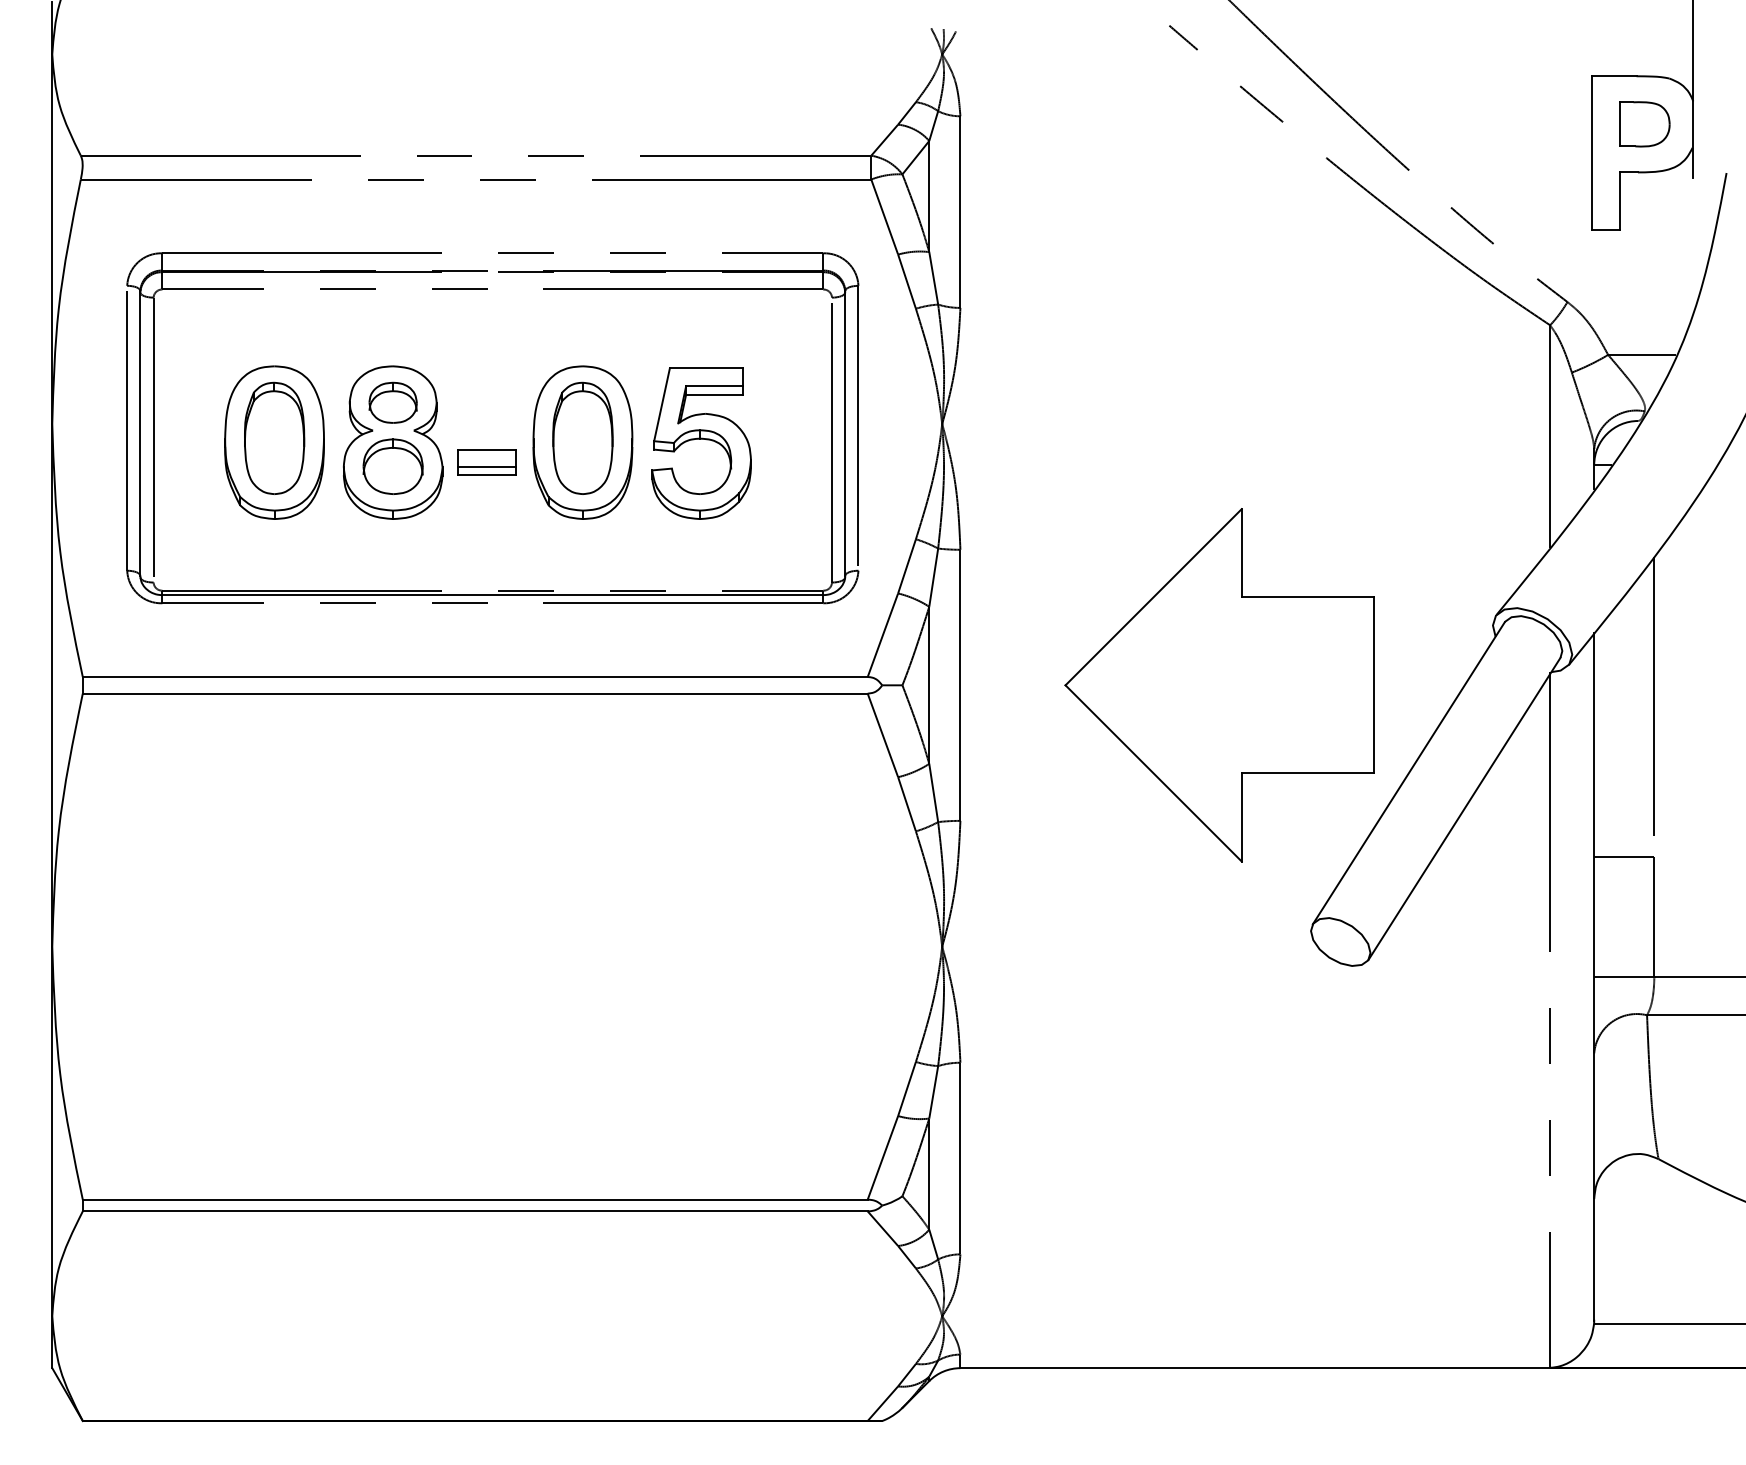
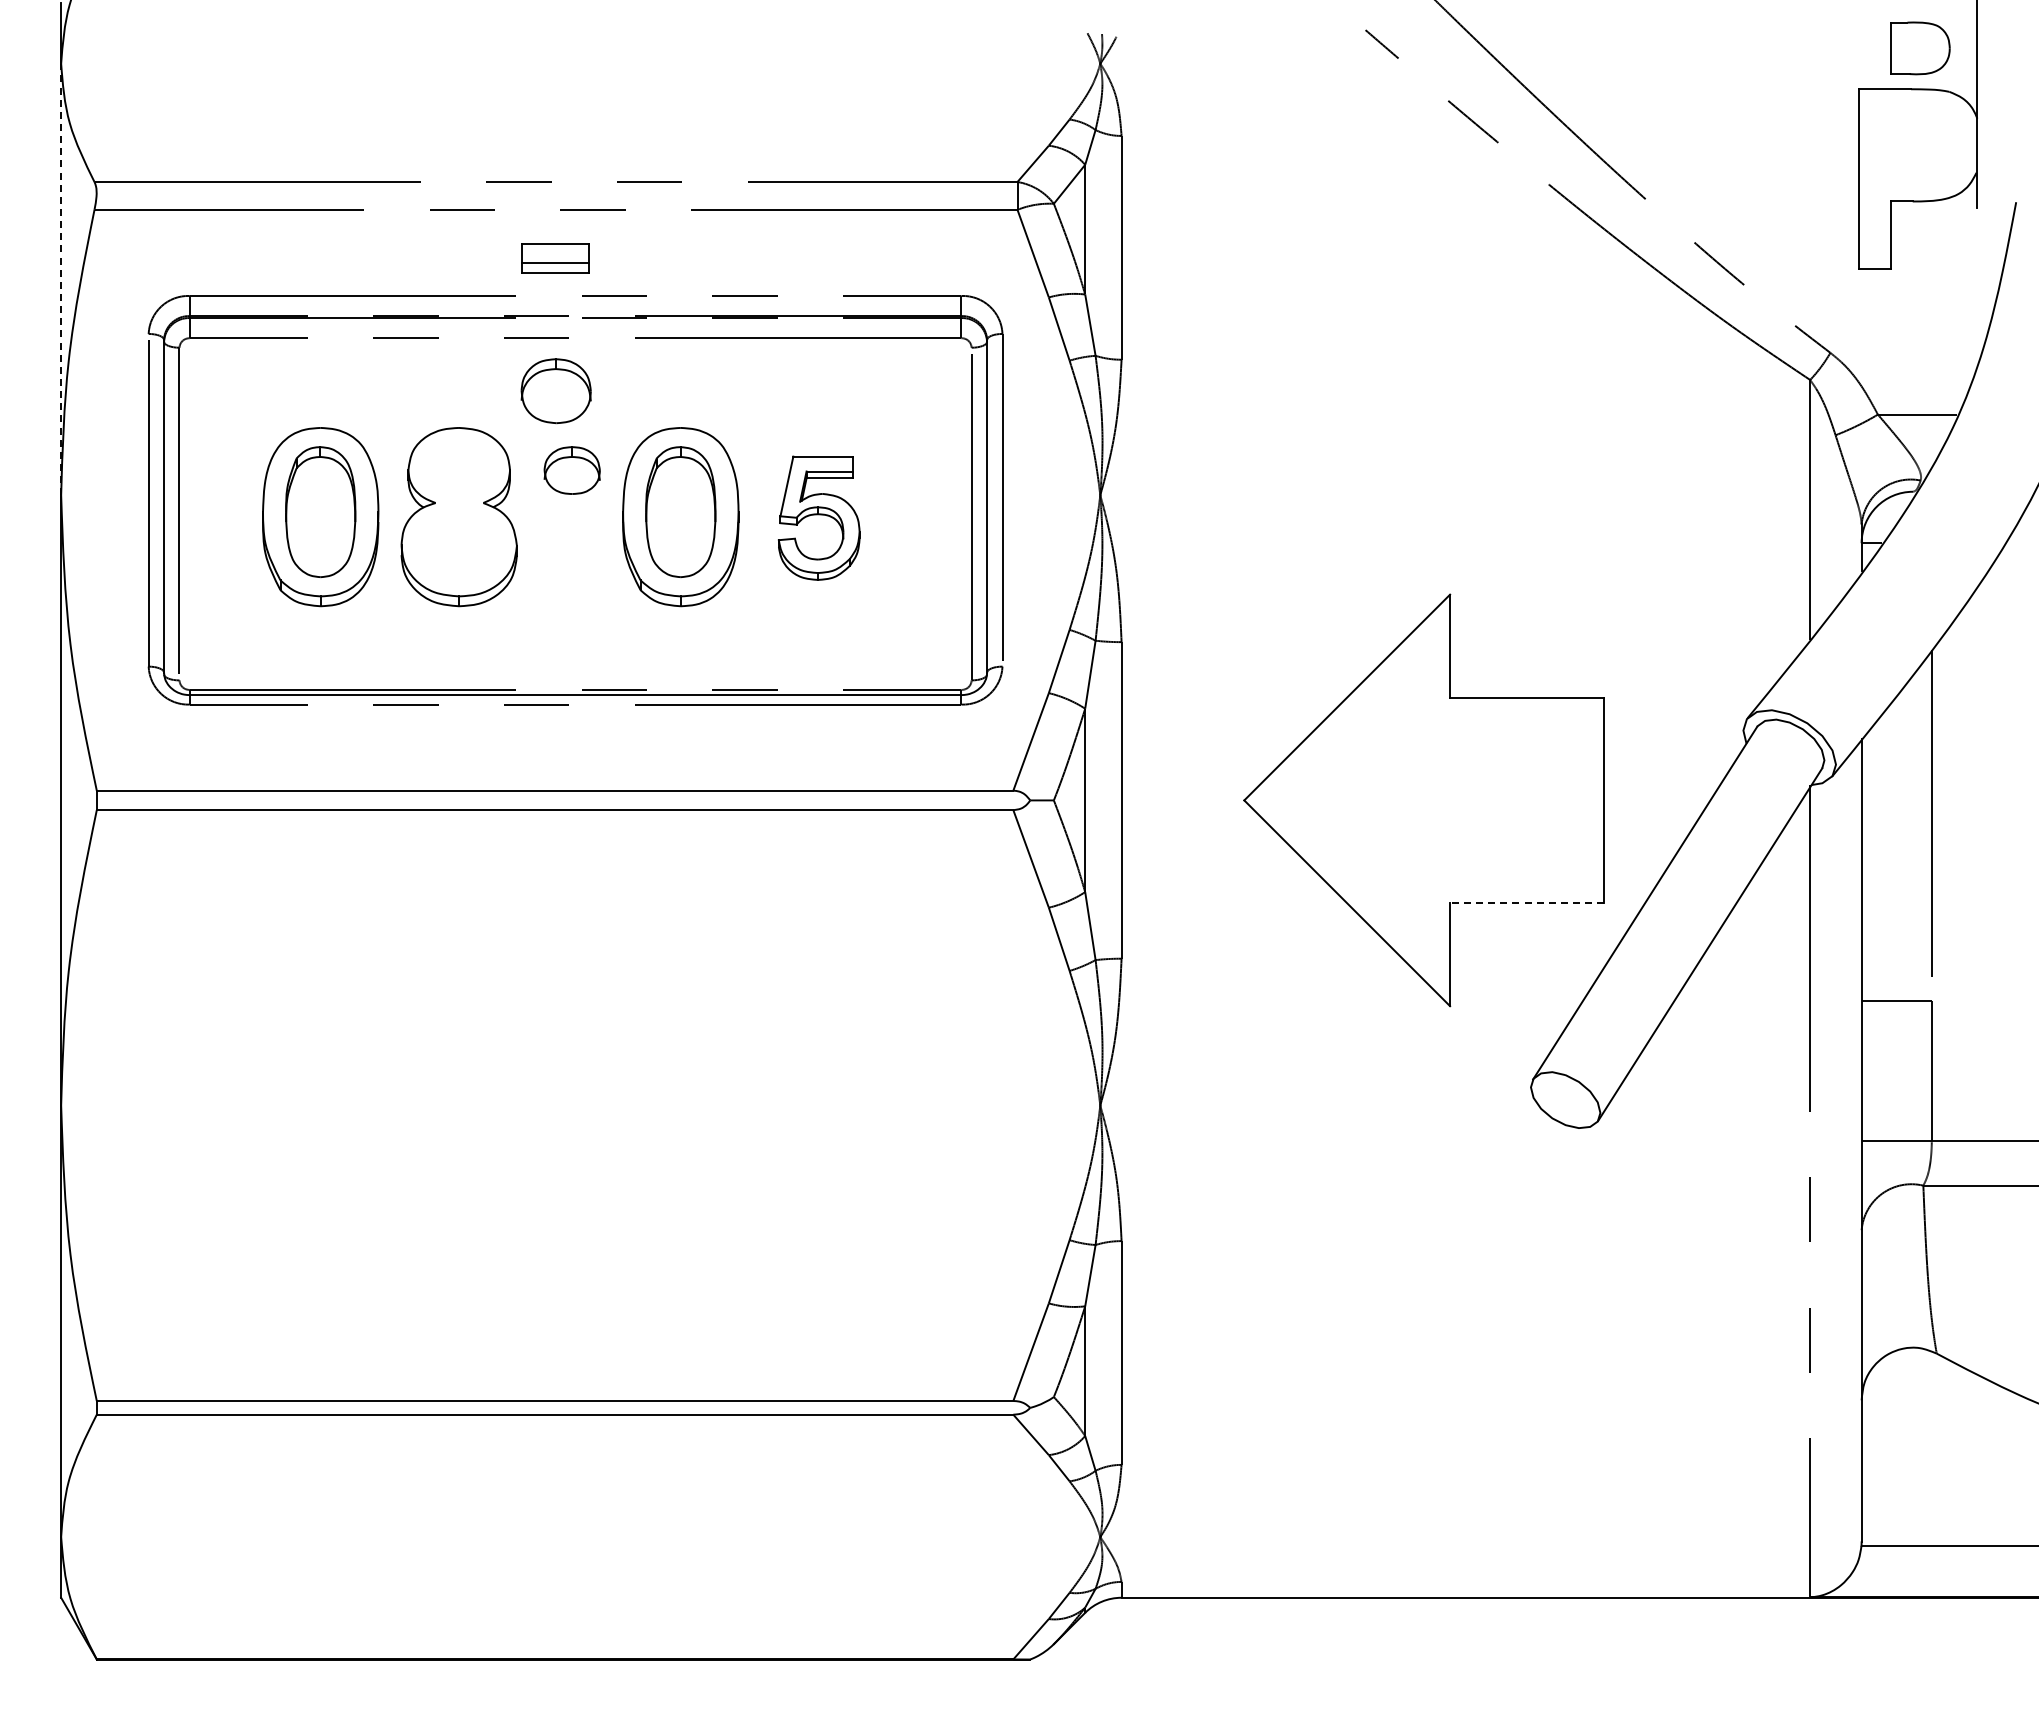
part: (1644, 124) -> (1920, 48), moved
line: (52, 239) -> (61, 279), solid -> dashed
part: (392, 402) -> (571, 470), moved
part: (700, 443) -> (818, 518), size x0.7
part: (486, 462) -> (555, 258), moved
part: (392, 467) -> (555, 391), moved
line: (1307, 773) -> (1526, 903), solid -> dashed

